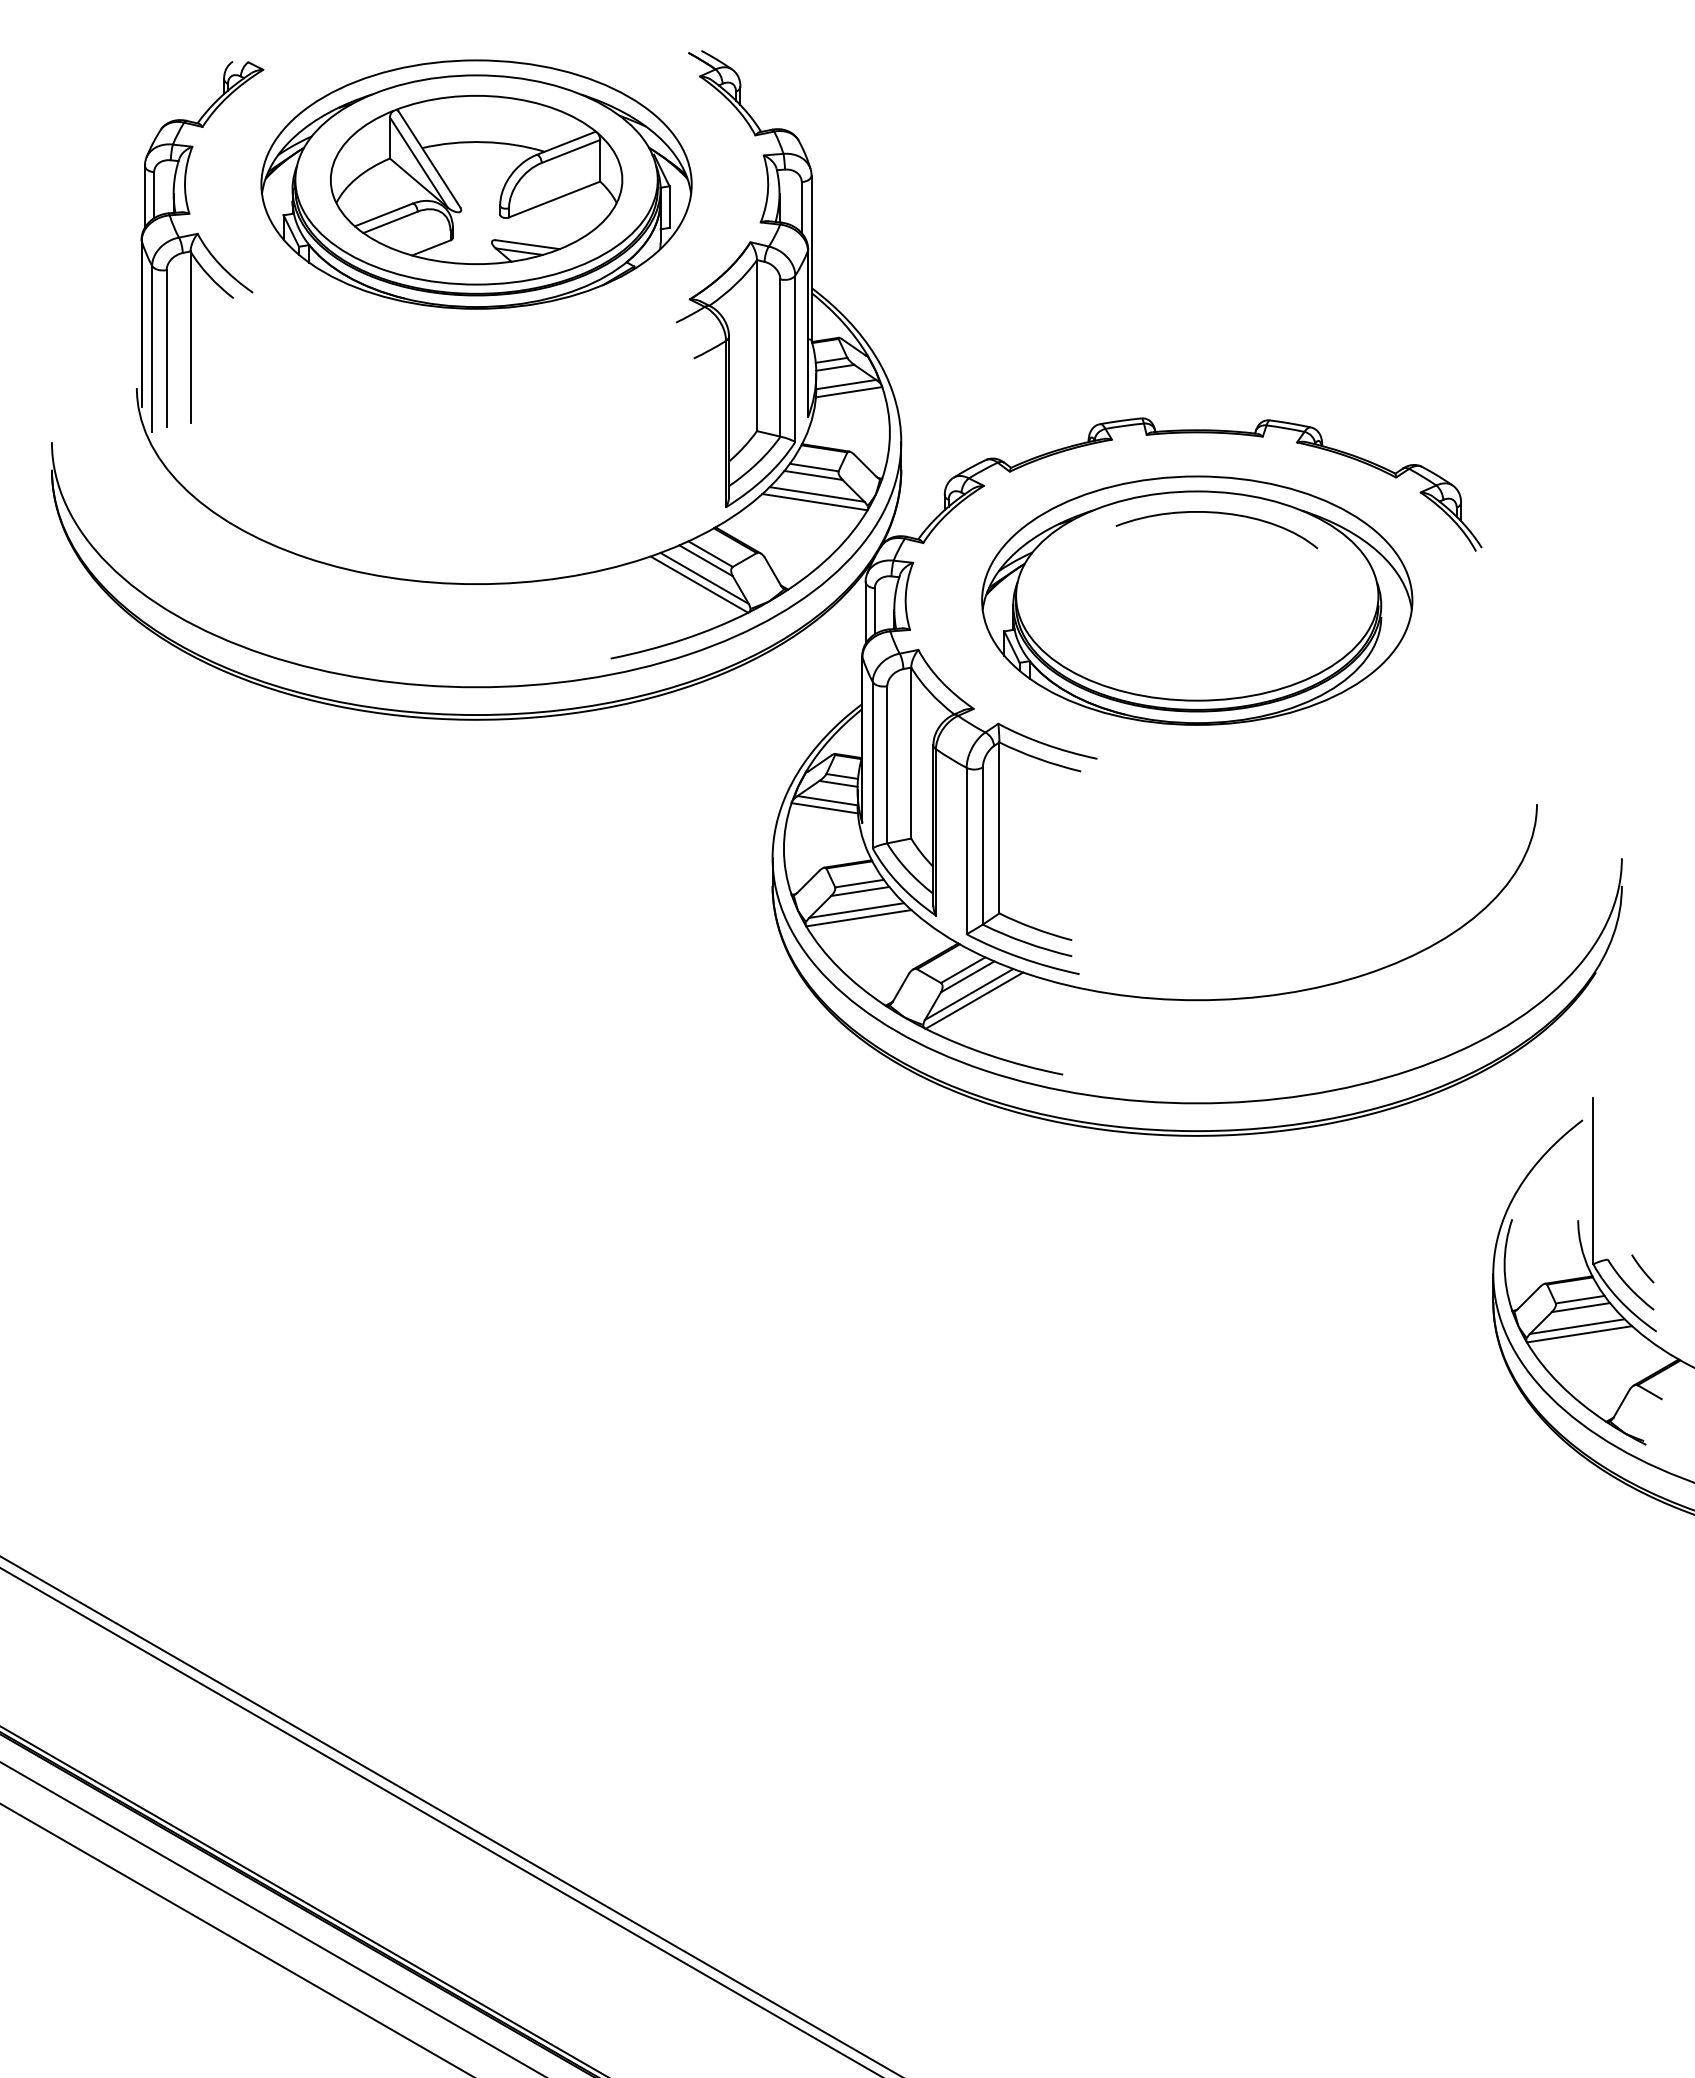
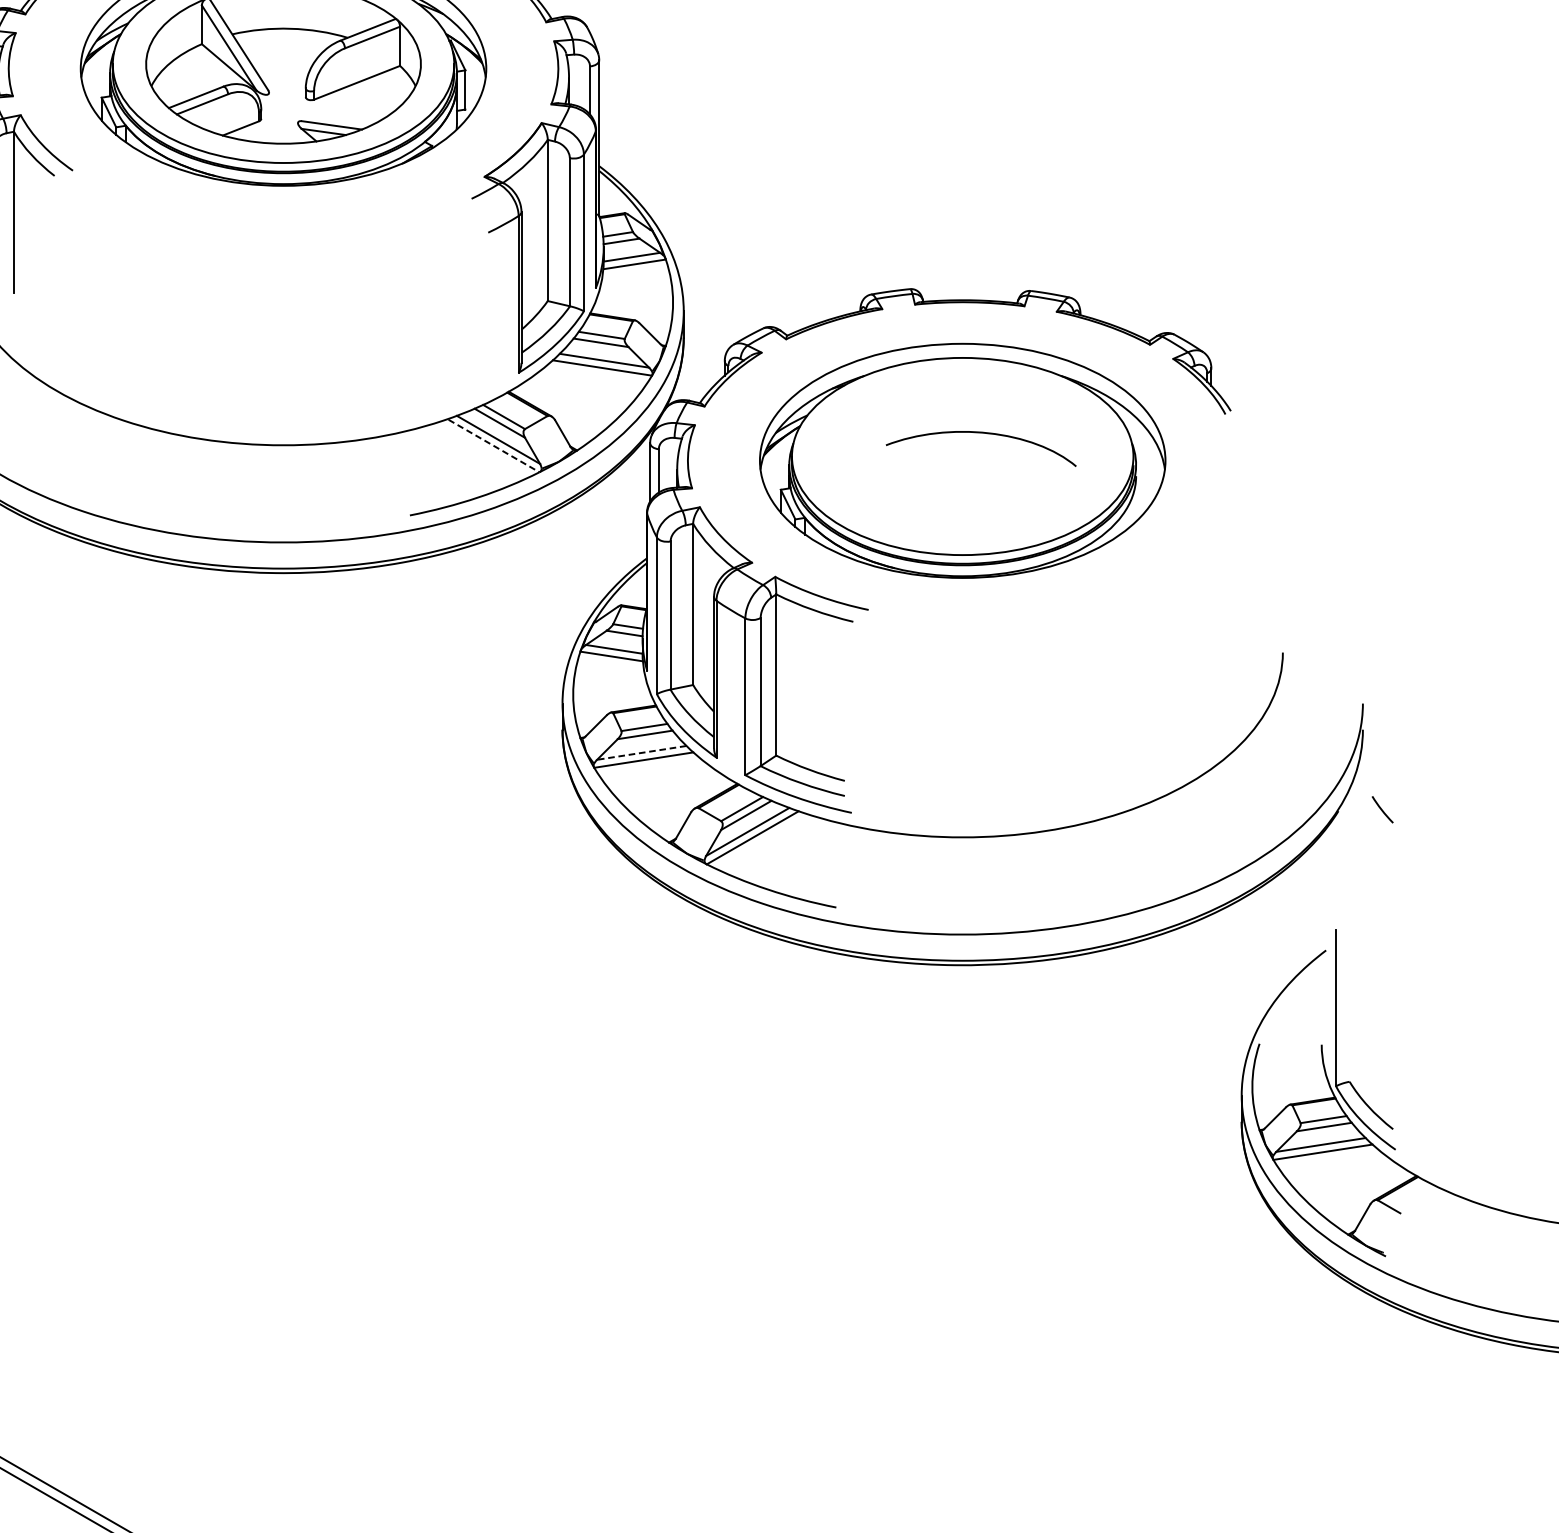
curve: (1216, 513) -> (980, 433), moved
line: (699, 584) -> (493, 445), solid -> dashed
line: (856, 910) -> (641, 752), solid -> dashed
line: (1642, 1268) -> (1382, 809), moved

